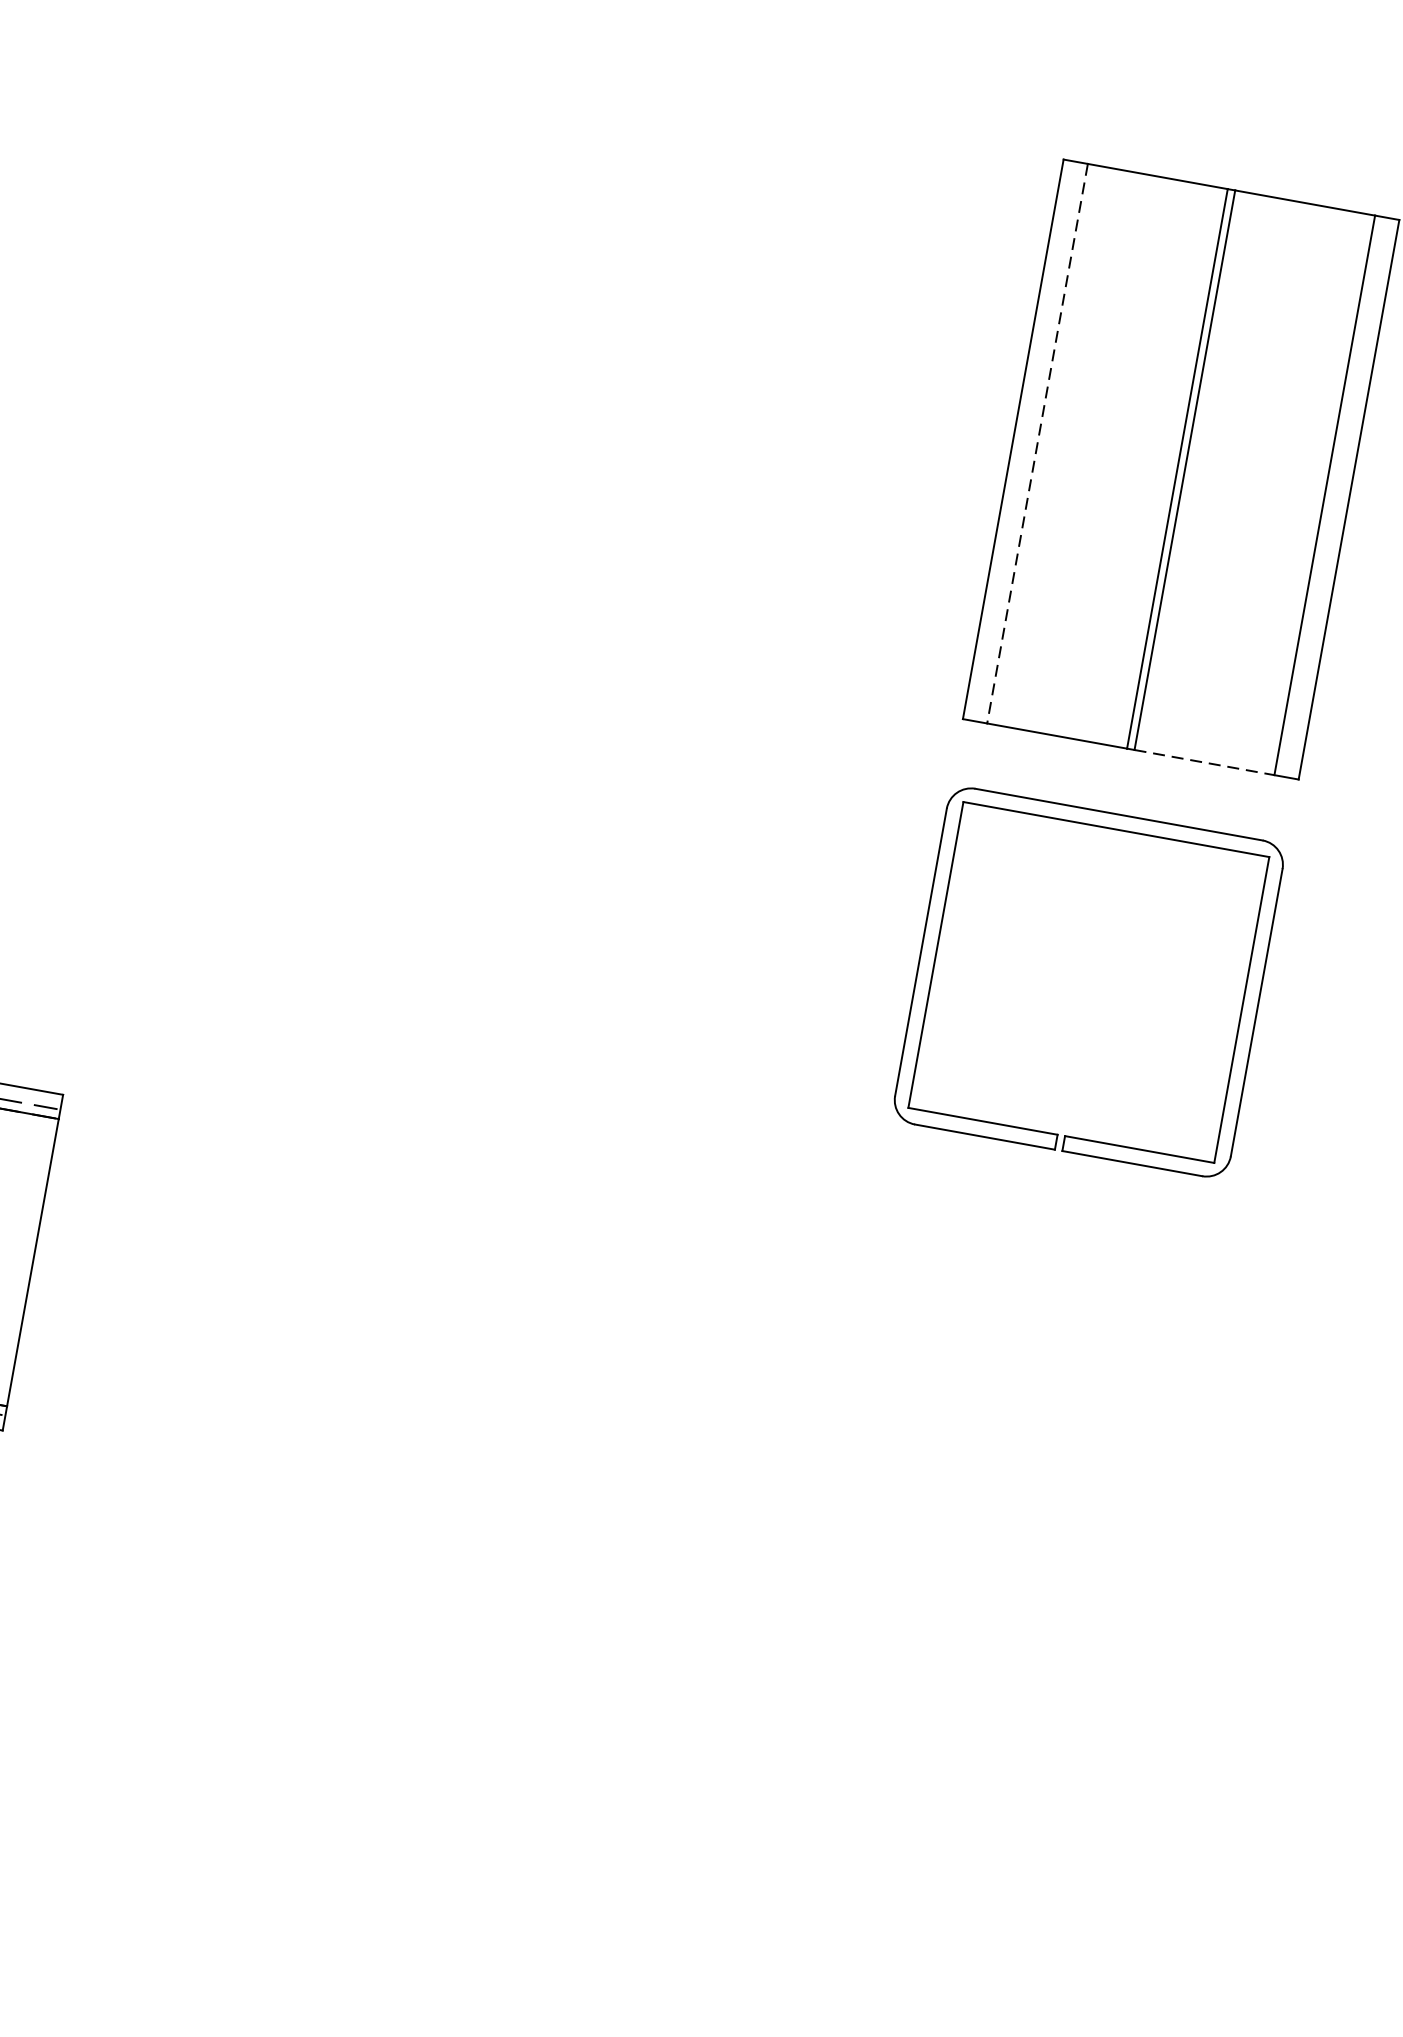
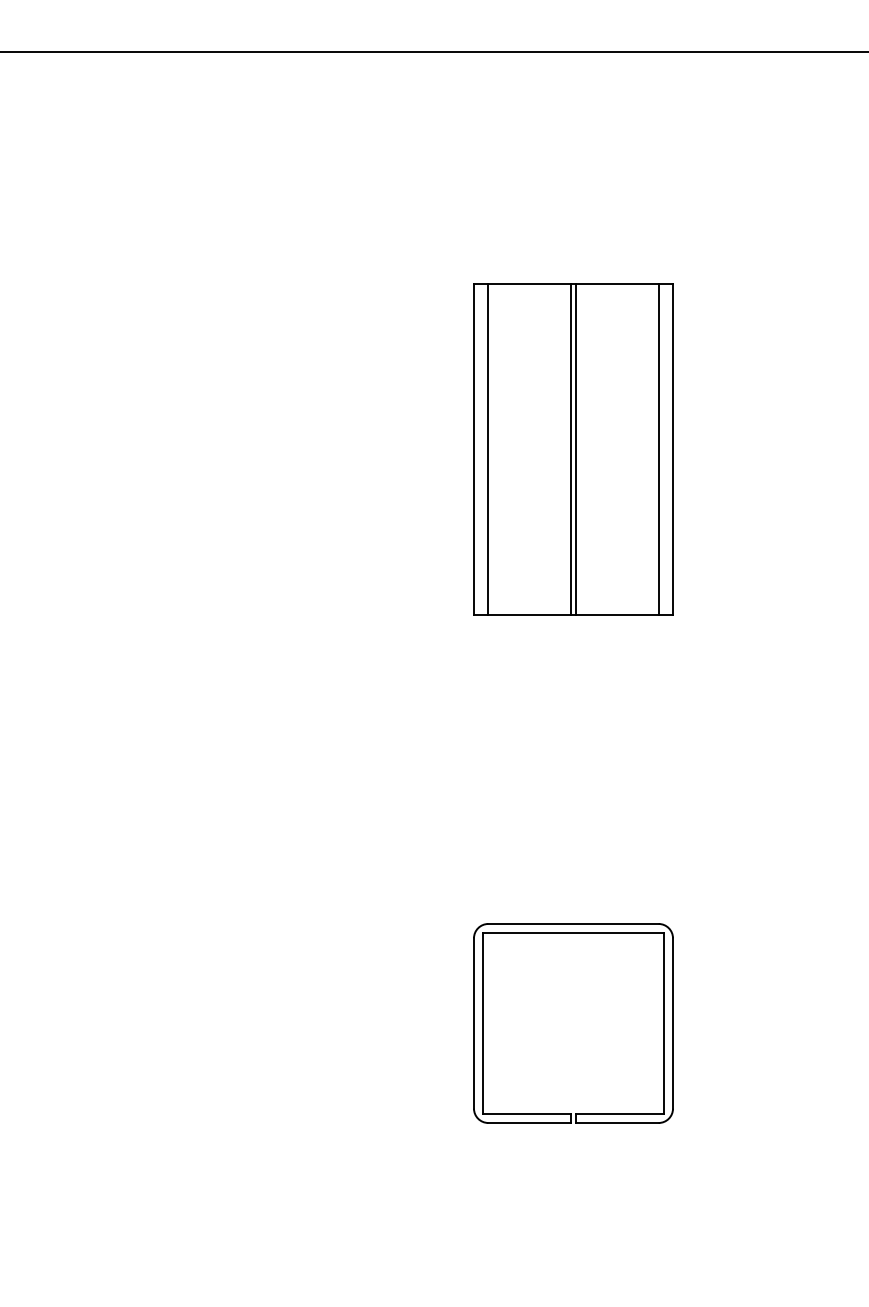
line: (1037, 443) -> (488, 449), dashed -> solid
line: (1204, 763) -> (617, 615), dashed -> solid
part: (1116, 830) -> (573, 933), moved

